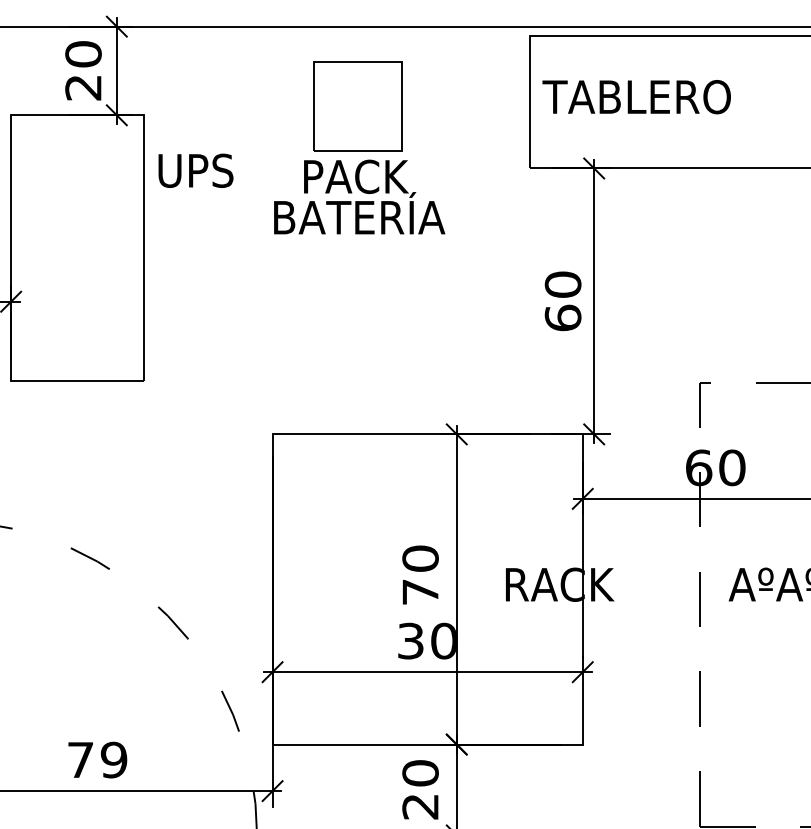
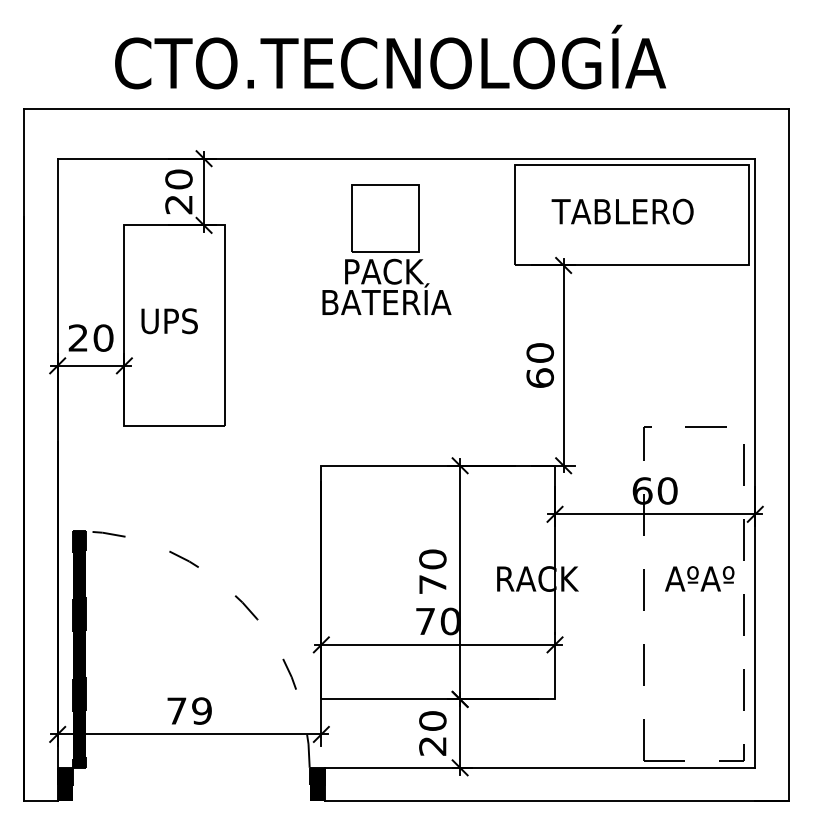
text: (636, 96) -> (622, 211), moved
text: (195, 171) -> (169, 321), moved
text: (410, 641) -> (425, 621), 30 -> 70

